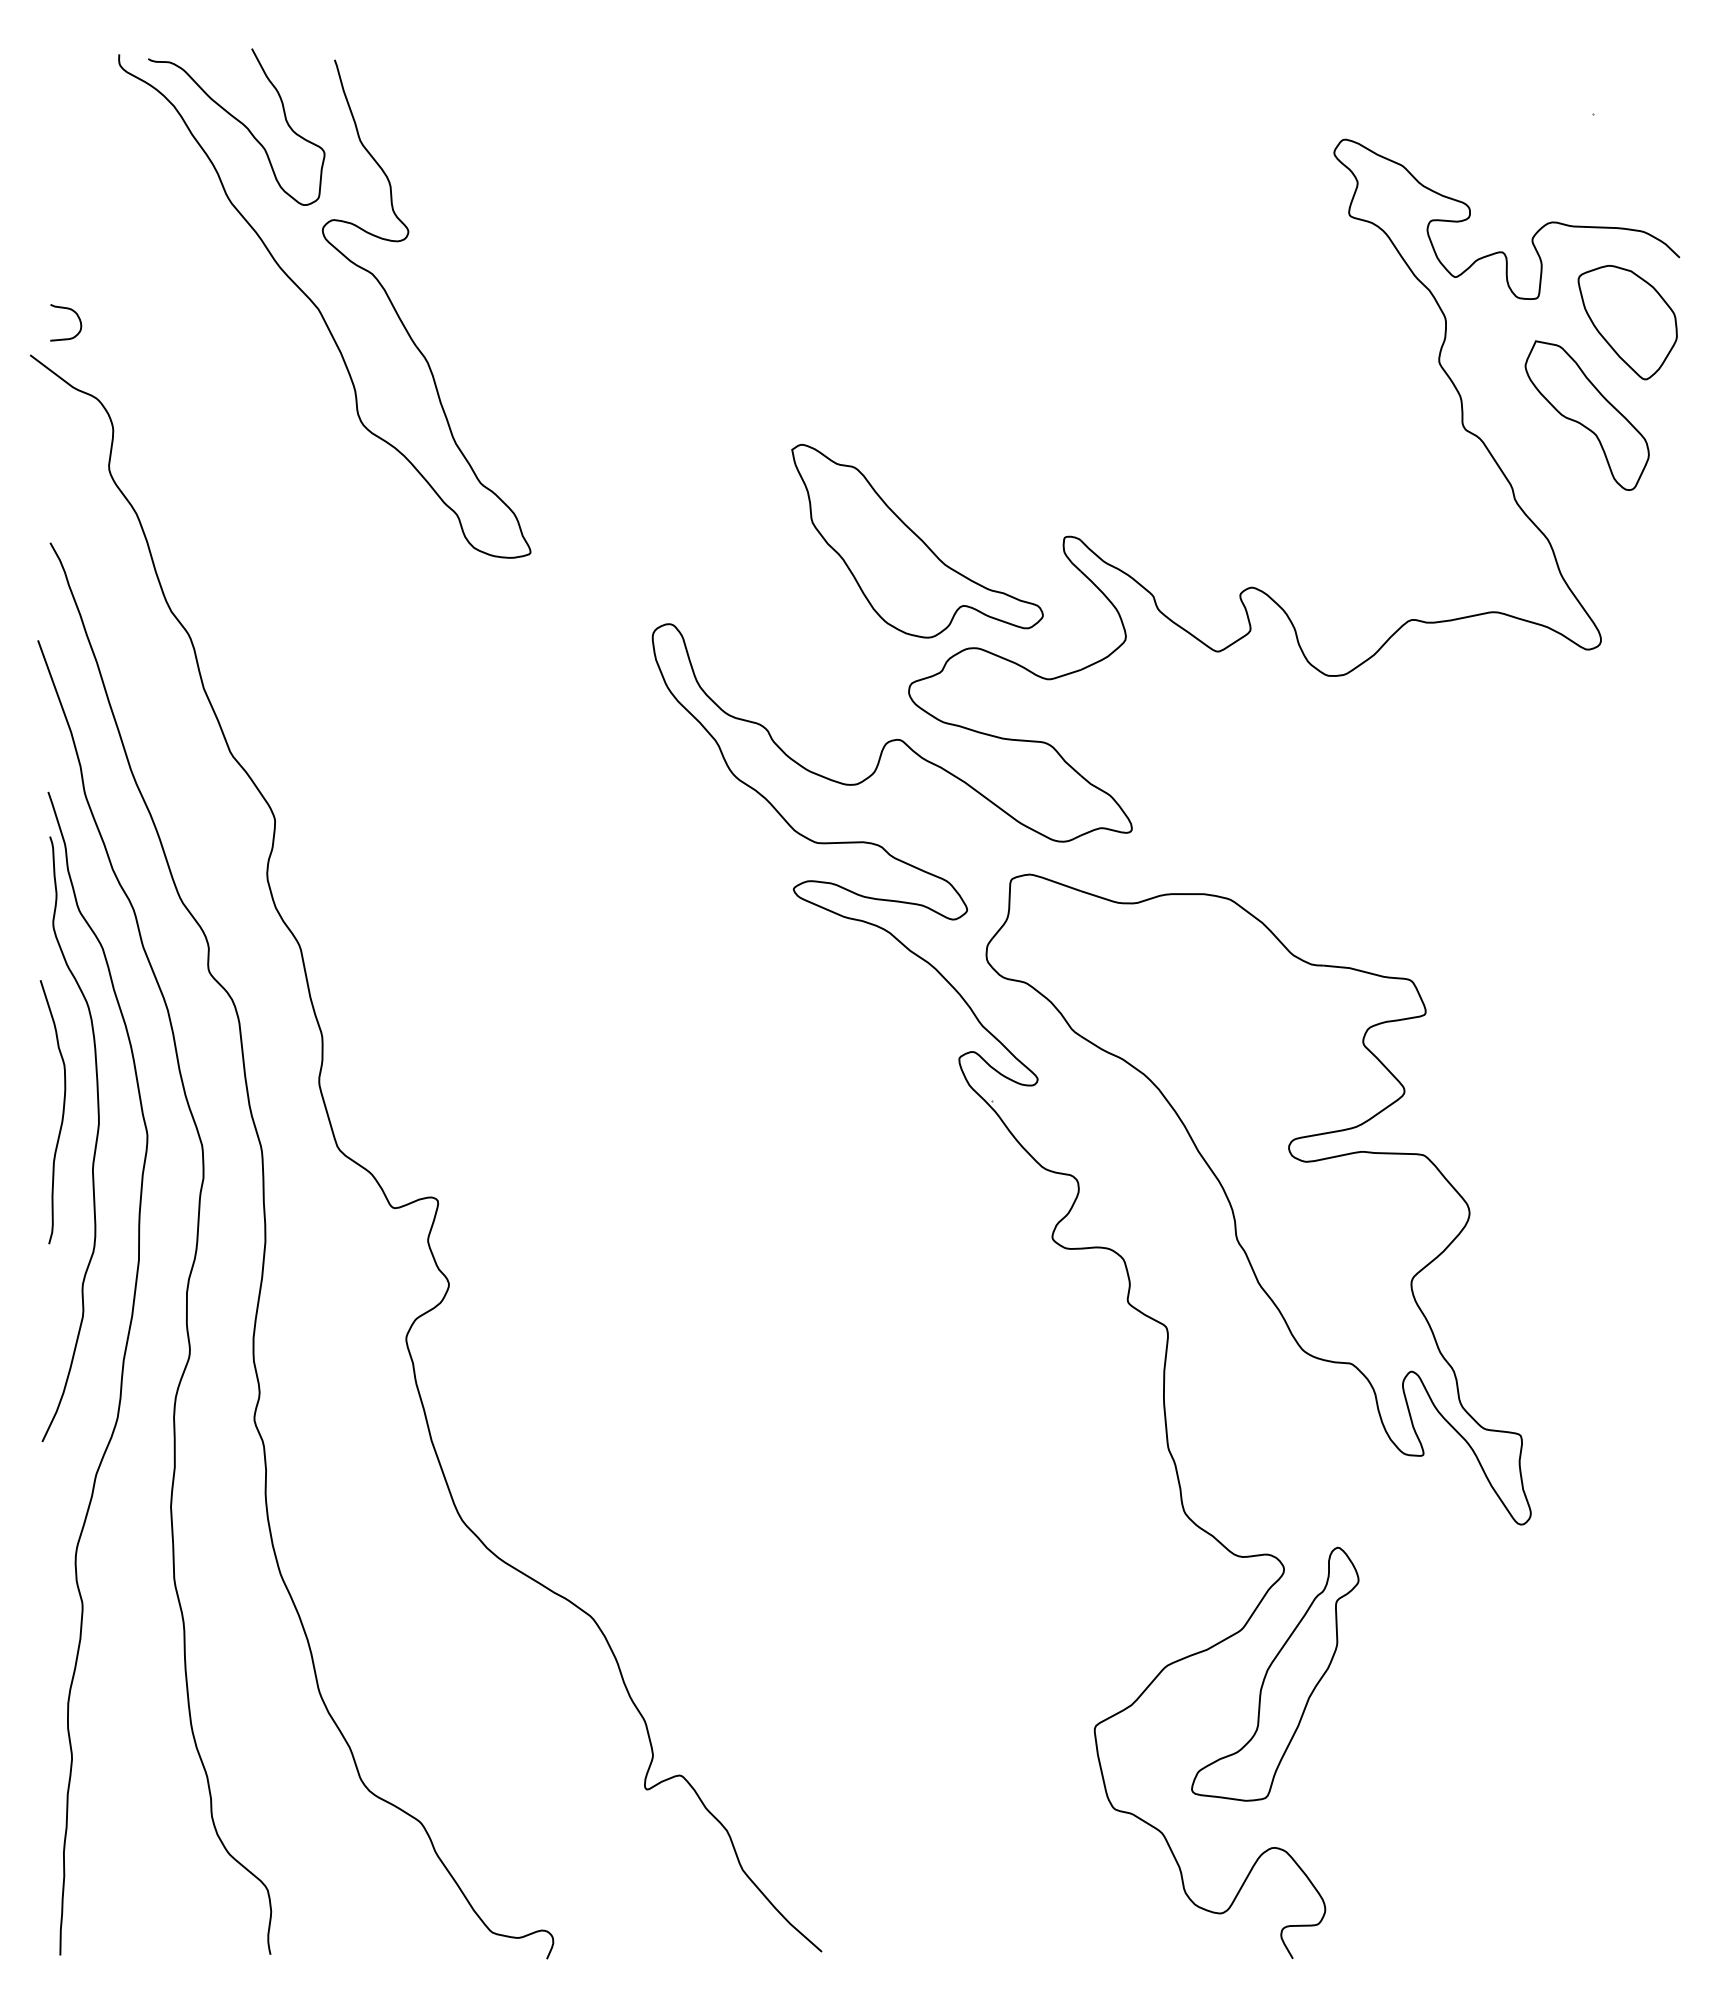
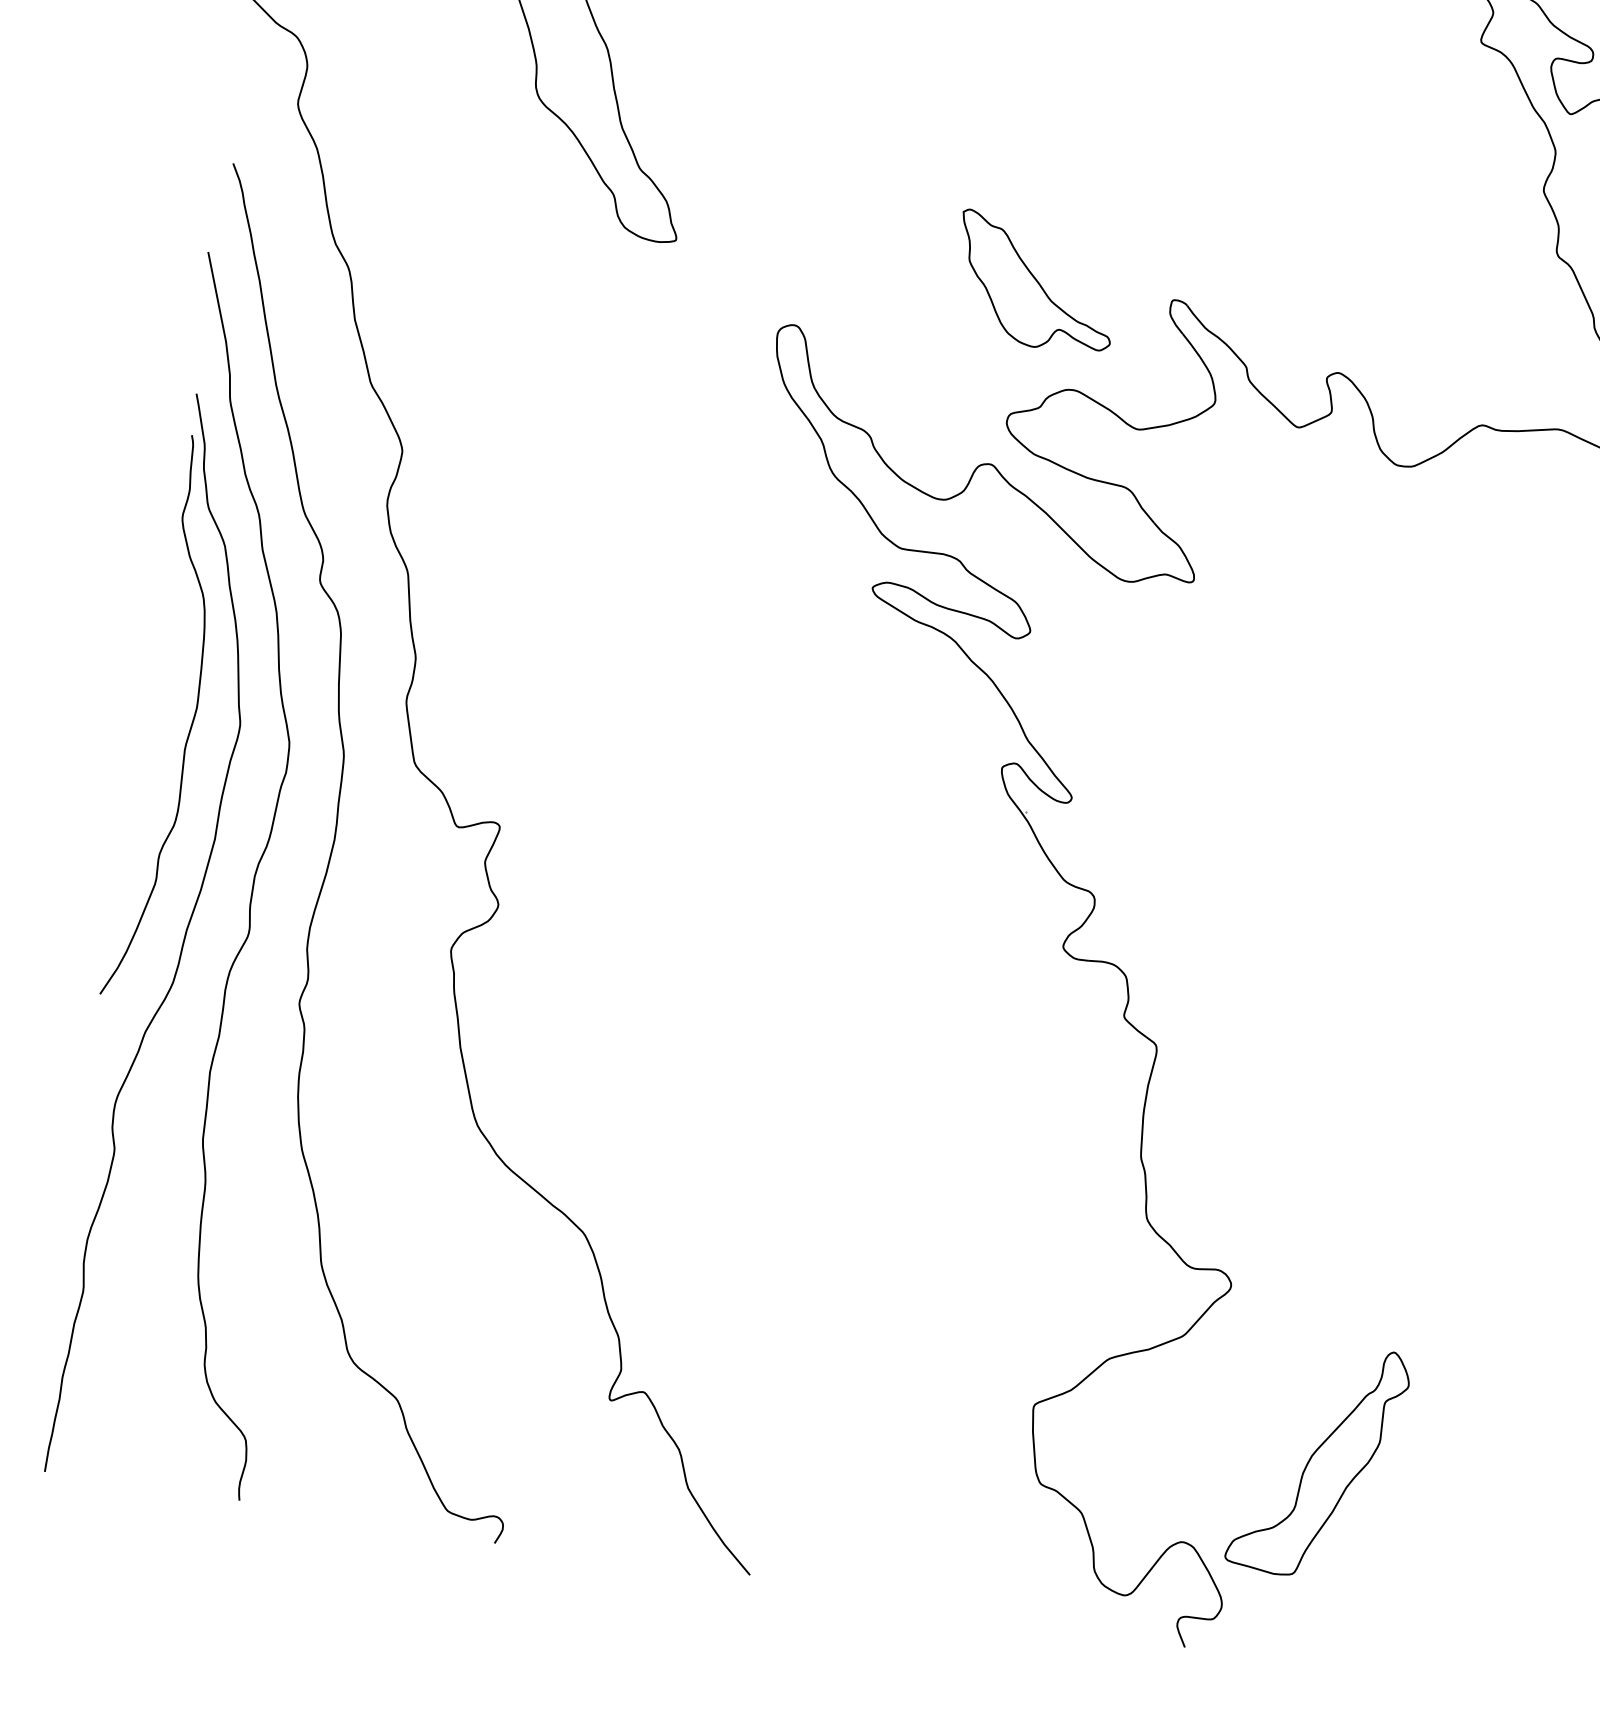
part: (917, 541) -> (1035, 283), size x0.7
curve: (62, 1112) -> (164, 692), removed
part: (1258, 1199) -> (1259, 940), removed
part: (1275, 1673) -> (1318, 1460), moved

